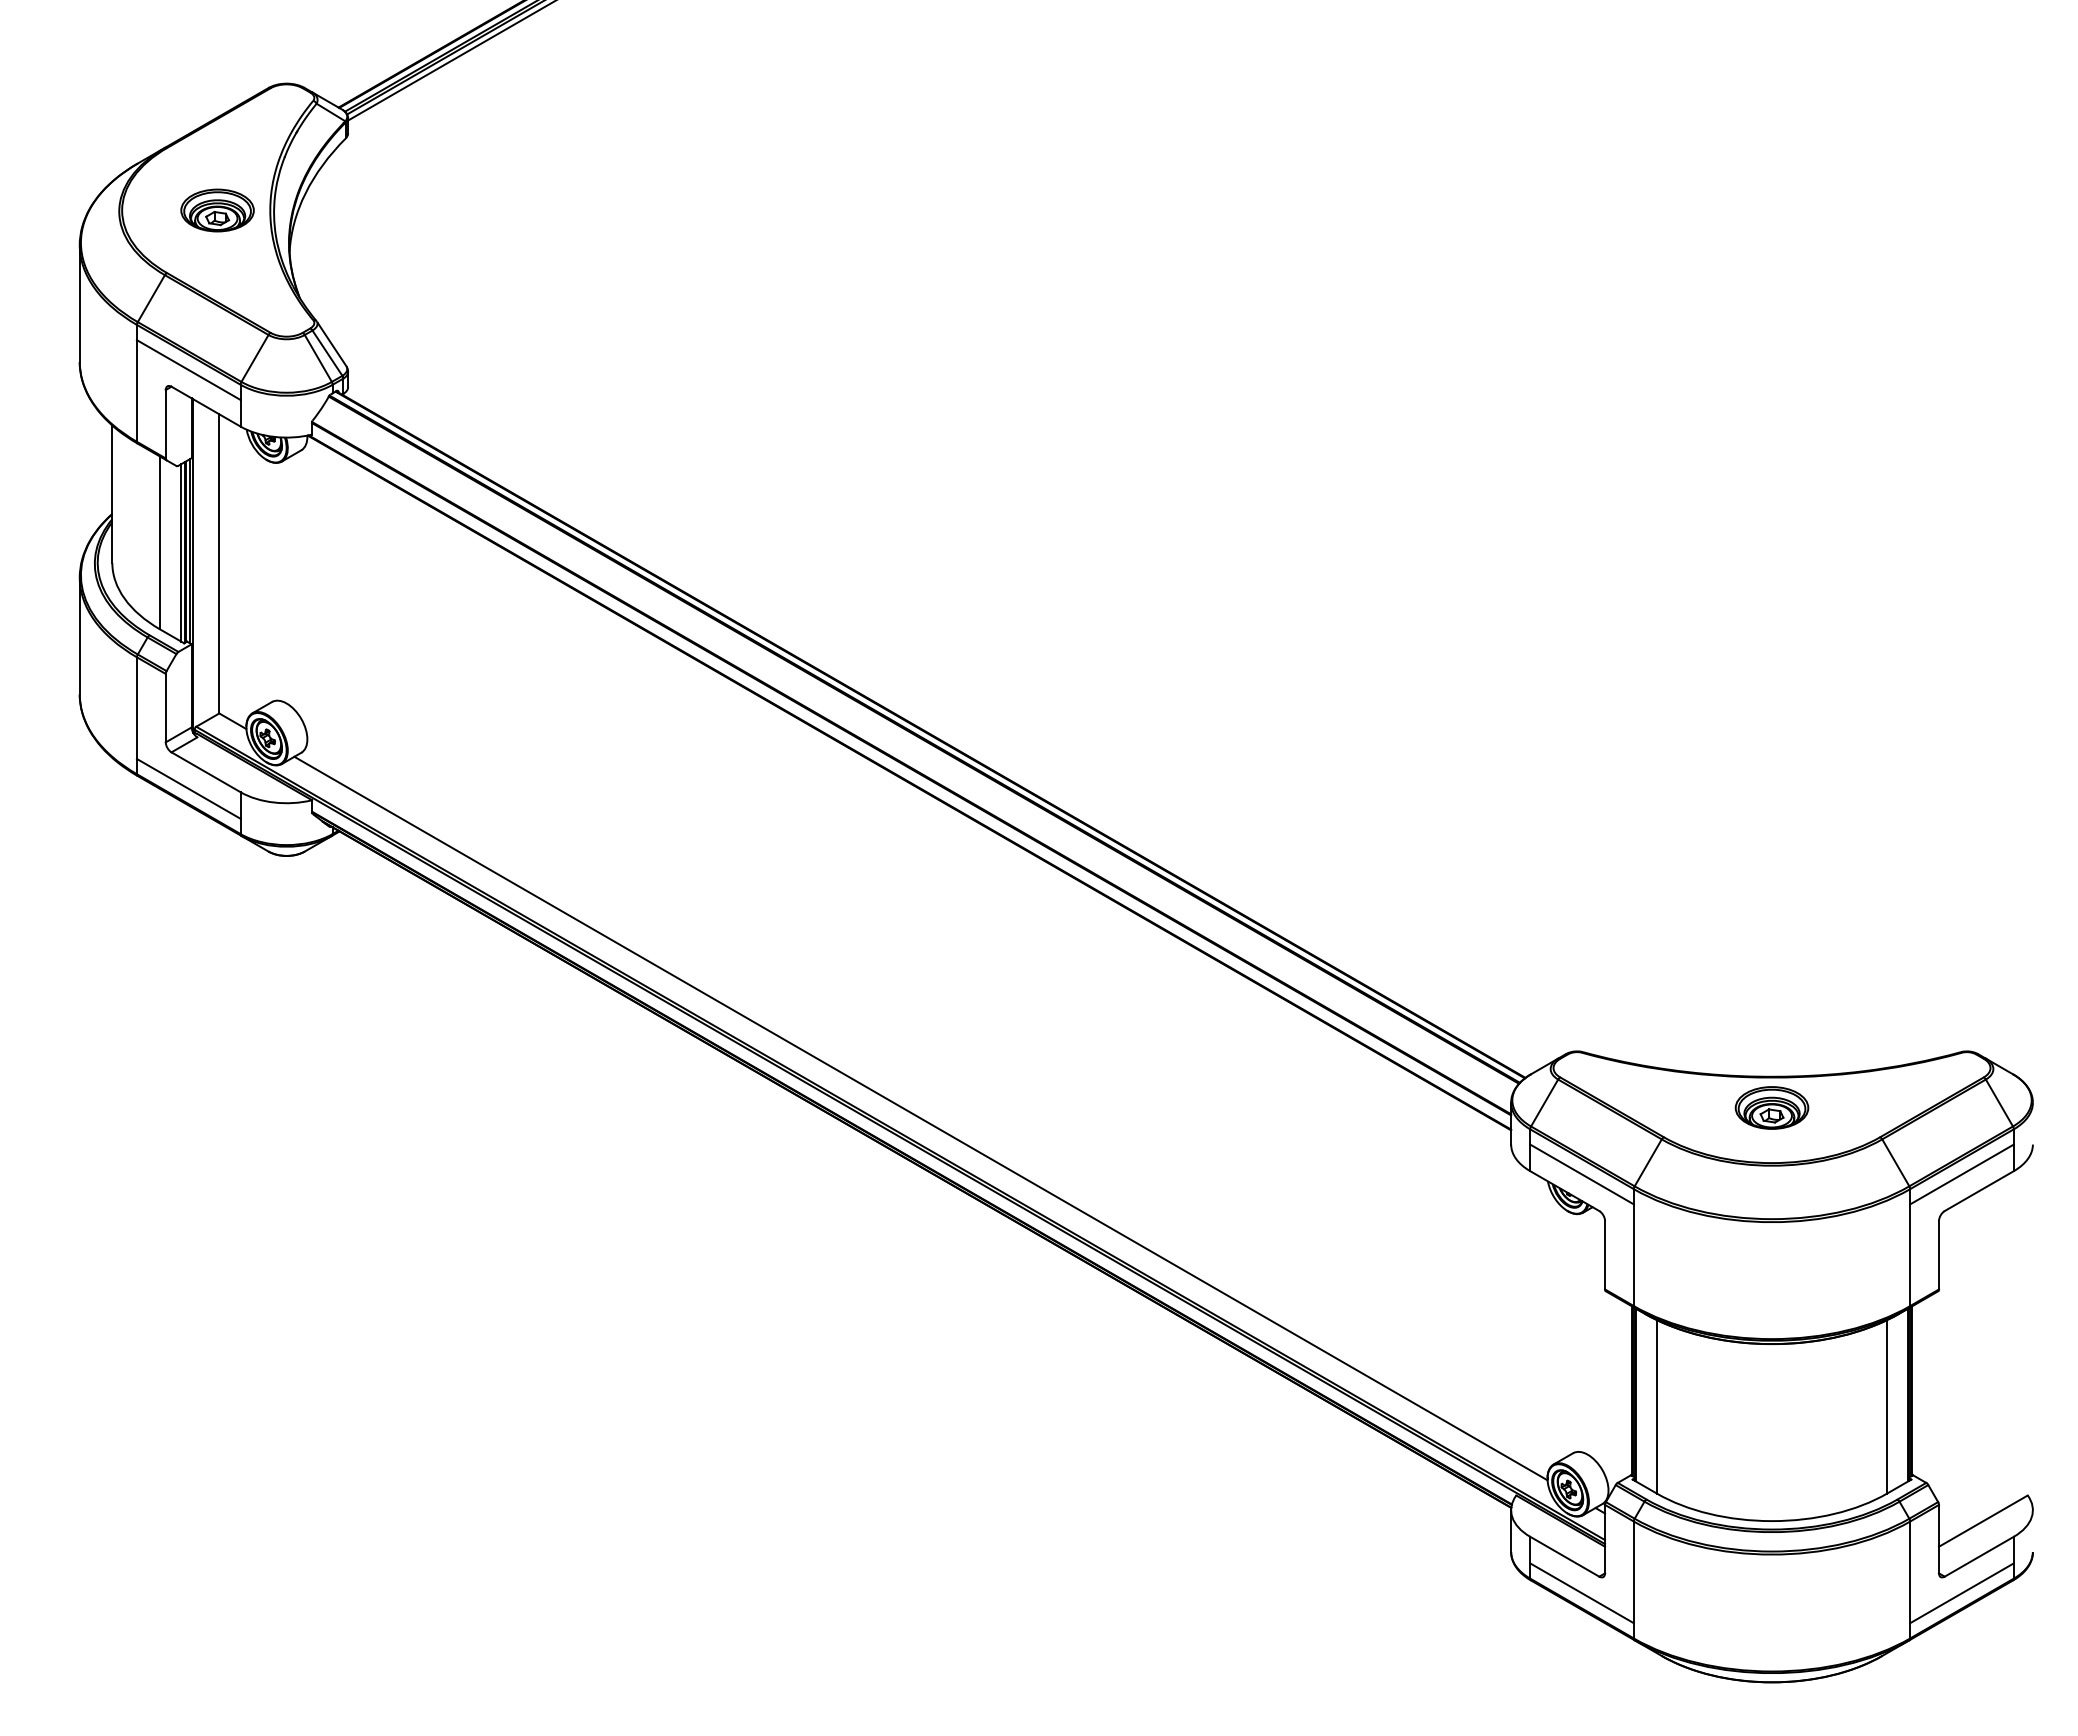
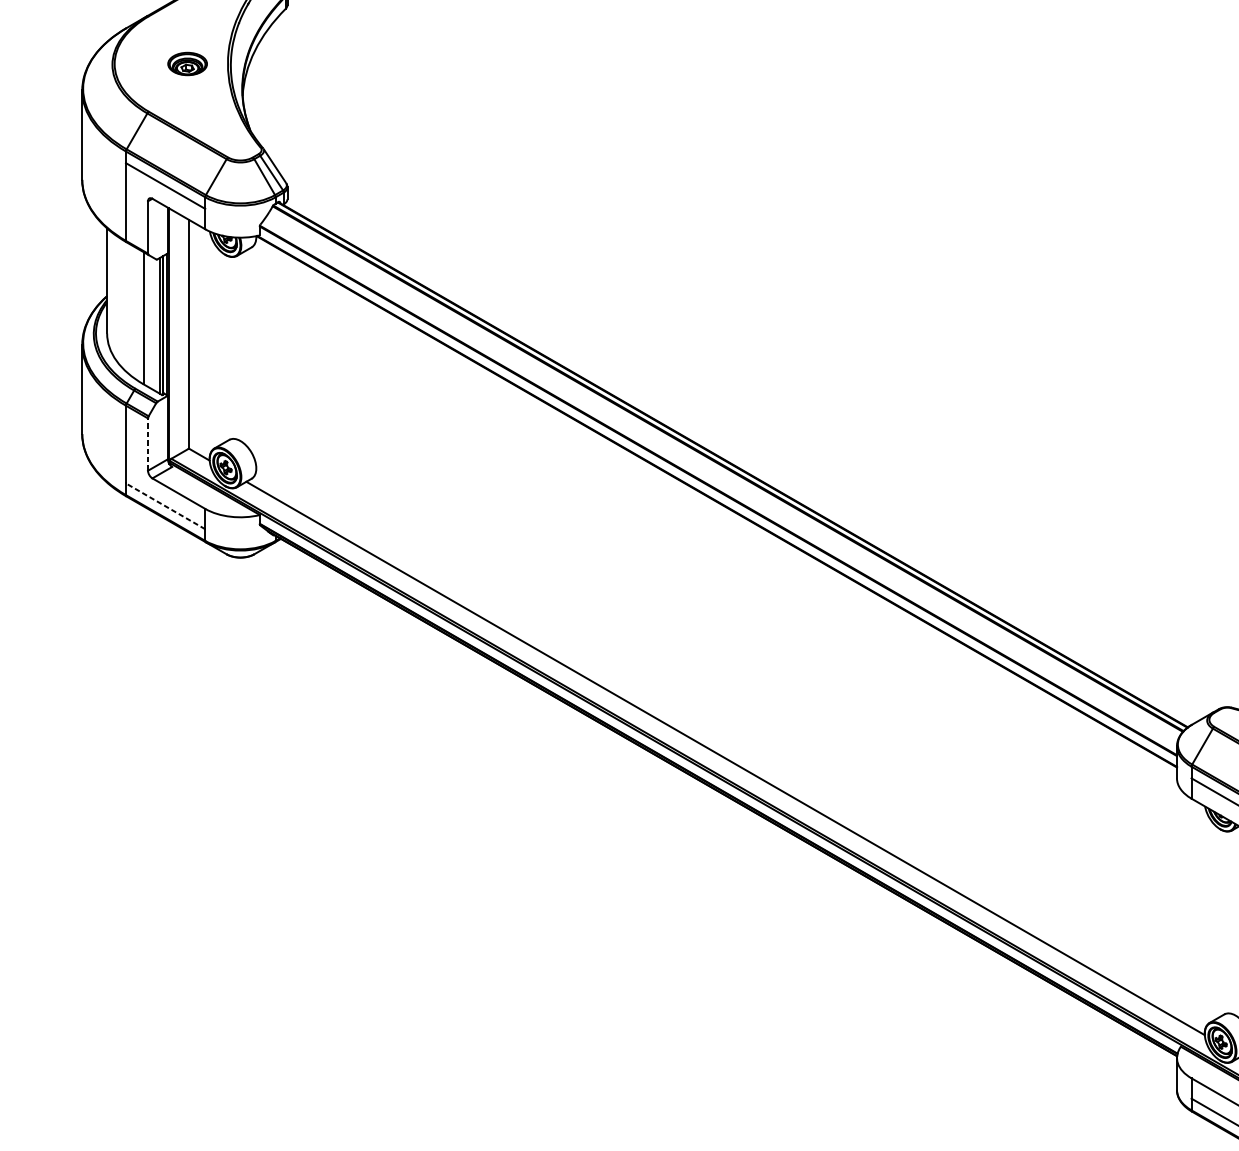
part: (217, 210) -> (187, 63), size x0.7
line: (165, 707) -> (147, 444), solid -> dashed
line: (188, 788) -> (165, 506), solid -> dashed

